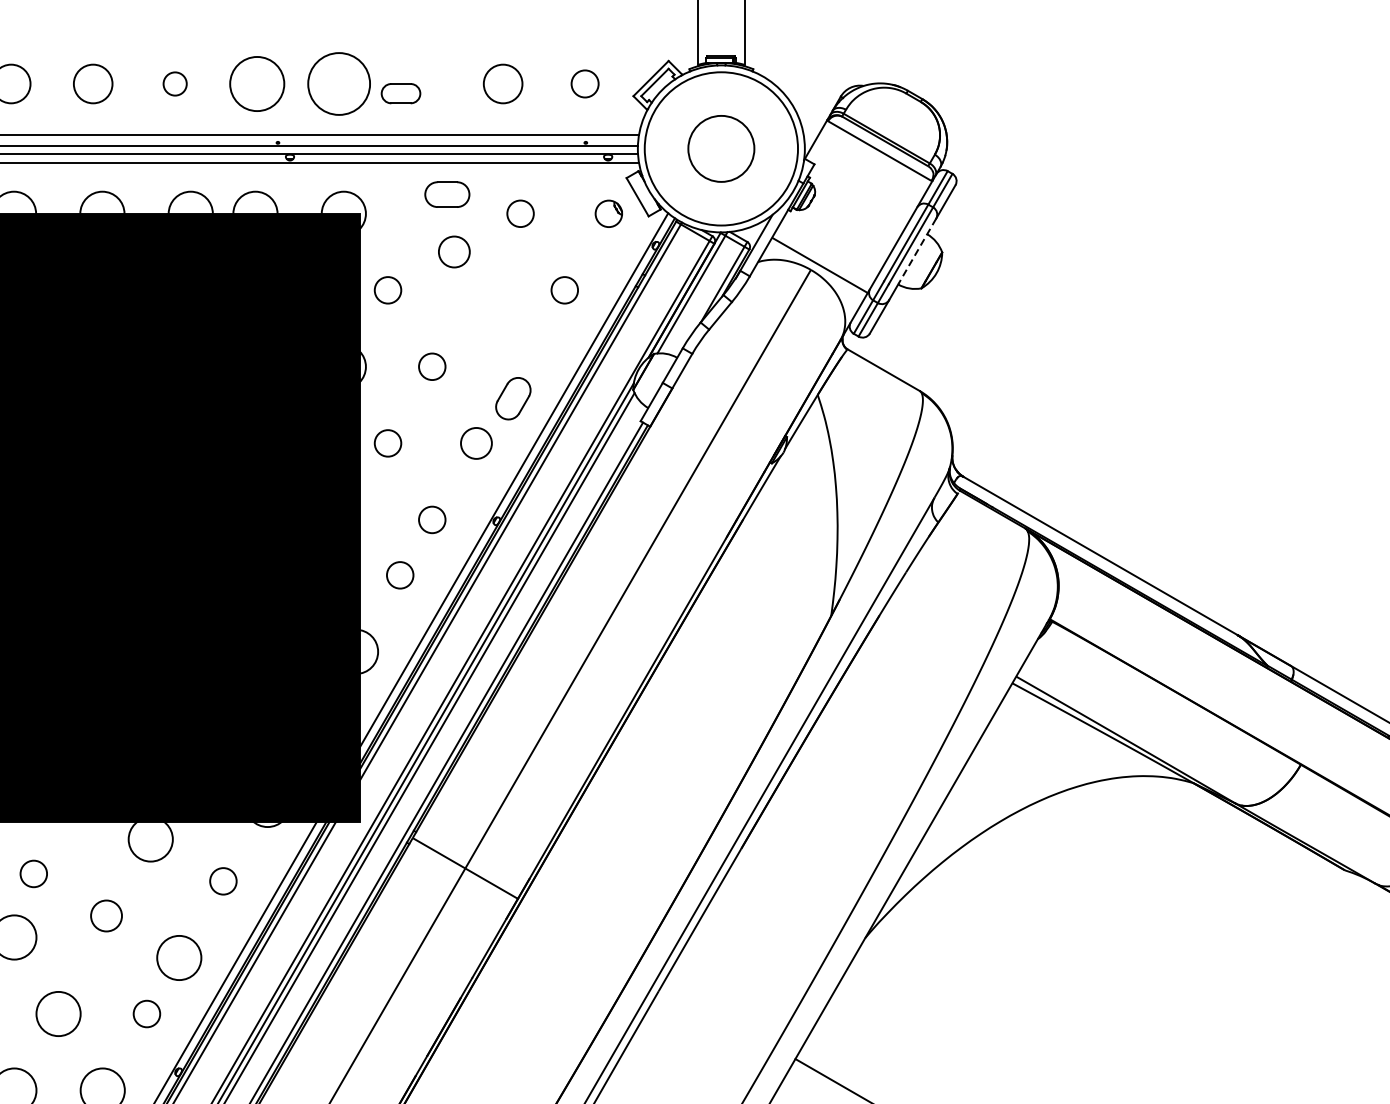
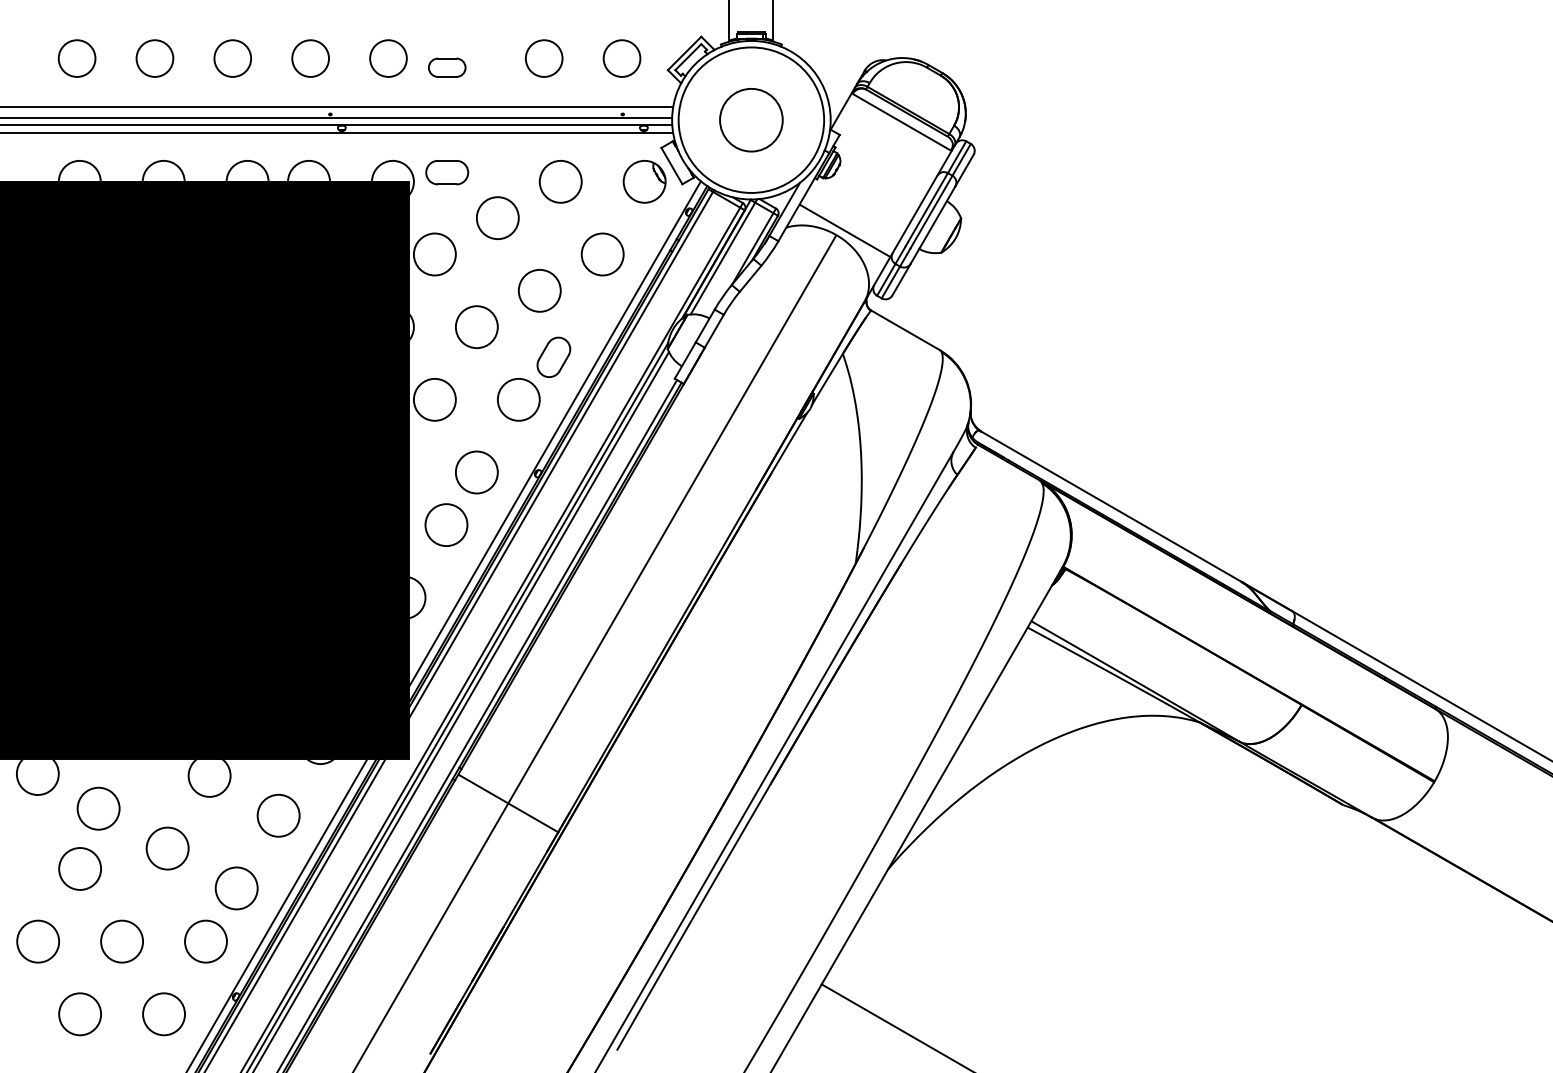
circle: (174, 83) -> (232, 58), size x1.67
circle: (257, 83) -> (310, 58), size x0.71
circle: (339, 83) -> (388, 58), size x0.62
circle: (584, 83) -> (621, 58), size x1.43
part: (447, 194) -> (447, 172), moved
circle: (520, 213) -> (560, 181), size x1.67
part: (608, 213) -> (644, 181), size x1.67
circle: (453, 251) -> (497, 217), size x1.43
line: (917, 251) -> (937, 217), dashed -> solid
circle: (387, 290) -> (434, 254), size x1.67
circle: (564, 290) -> (602, 254), size x1.67
circle: (498, 328) -> (539, 290), added
circle: (431, 366) -> (476, 326), size x1.67
circle: (387, 443) -> (434, 399), size x1.67
circle: (476, 443) -> (518, 399), size x1.43
circle: (431, 519) -> (476, 472), size x1.67
circle: (400, 575) -> (446, 525), size x1.67
circle: (33, 873) -> (98, 808), size x1.67
circle: (223, 881) -> (278, 815), size x1.67
circle: (106, 915) -> (167, 848), size x1.43
circle: (146, 1013) -> (205, 941), size x1.67

